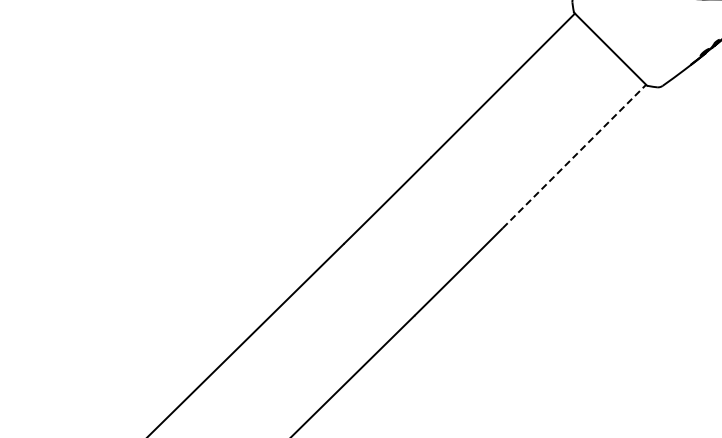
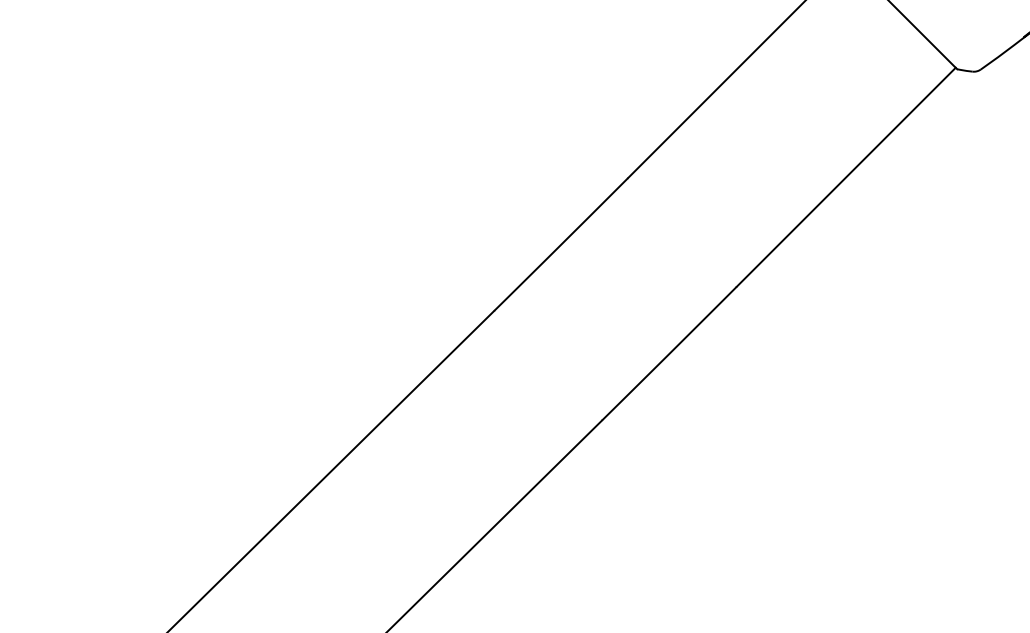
line: (574, 156) -> (846, 177), dashed -> solid

